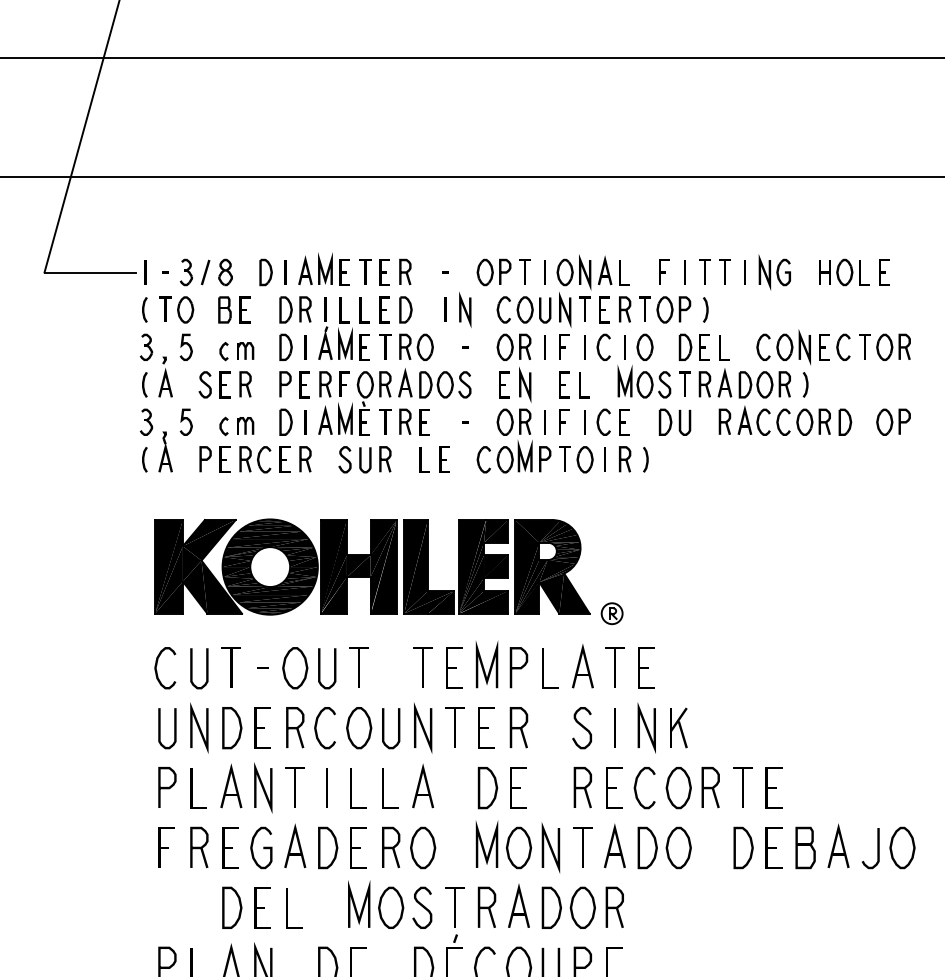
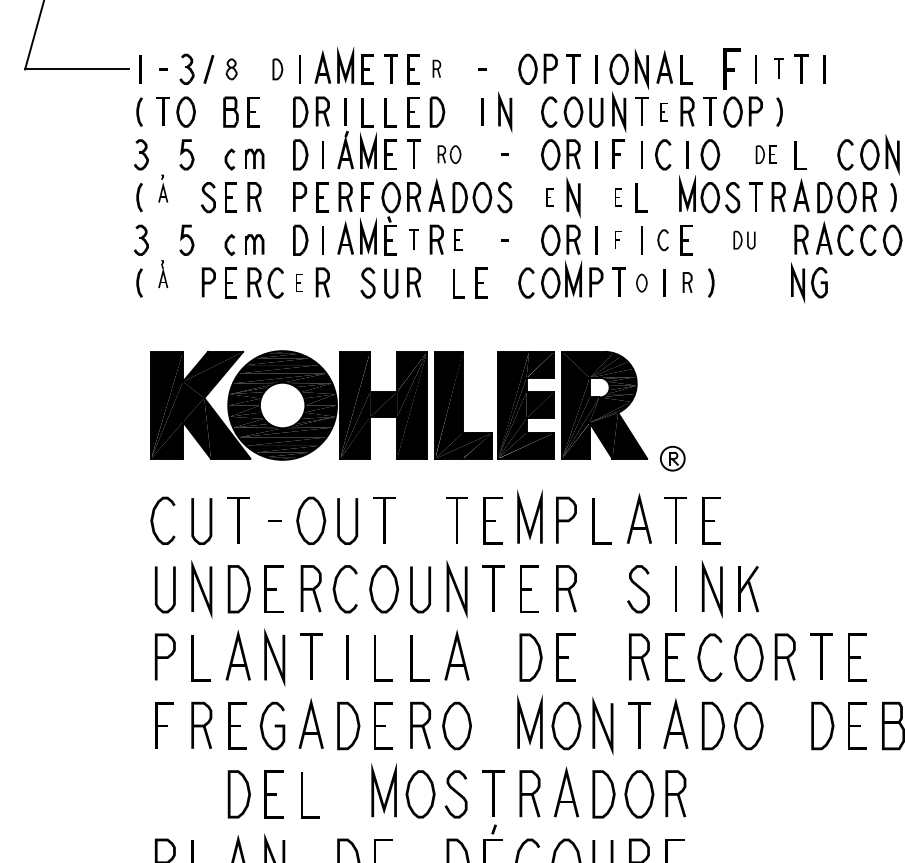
part: (405, 271) -> (436, 68), size x0.6
part: (664, 271) -> (732, 68), size x1.4
part: (704, 271) -> (778, 68), size x0.7
part: (225, 272) -> (231, 69), size x0.7
part: (265, 272) -> (277, 69), size x0.7
part: (774, 272) -> (808, 282), moved
part: (604, 309) -> (664, 111), size x0.6
part: (416, 346) -> (449, 153), size x0.6
part: (693, 346) -> (765, 153), size x0.6
part: (165, 376) -> (163, 188), size x0.6
part: (504, 384) -> (549, 197), size x0.6
part: (564, 384) -> (618, 197), size x0.6
part: (385, 421) -> (414, 239), size x0.7
part: (564, 421) -> (618, 239), size x0.6
part: (603, 421) -> (662, 239), size x0.7
part: (674, 421) -> (743, 239), size x0.6
part: (424, 422) -> (458, 240), size x0.7
part: (165, 451) -> (163, 273), size x0.6
part: (284, 459) -> (298, 282), size x0.6
part: (584, 459) -> (641, 282), size x0.6
part: (625, 459) -> (688, 282), size x0.7

